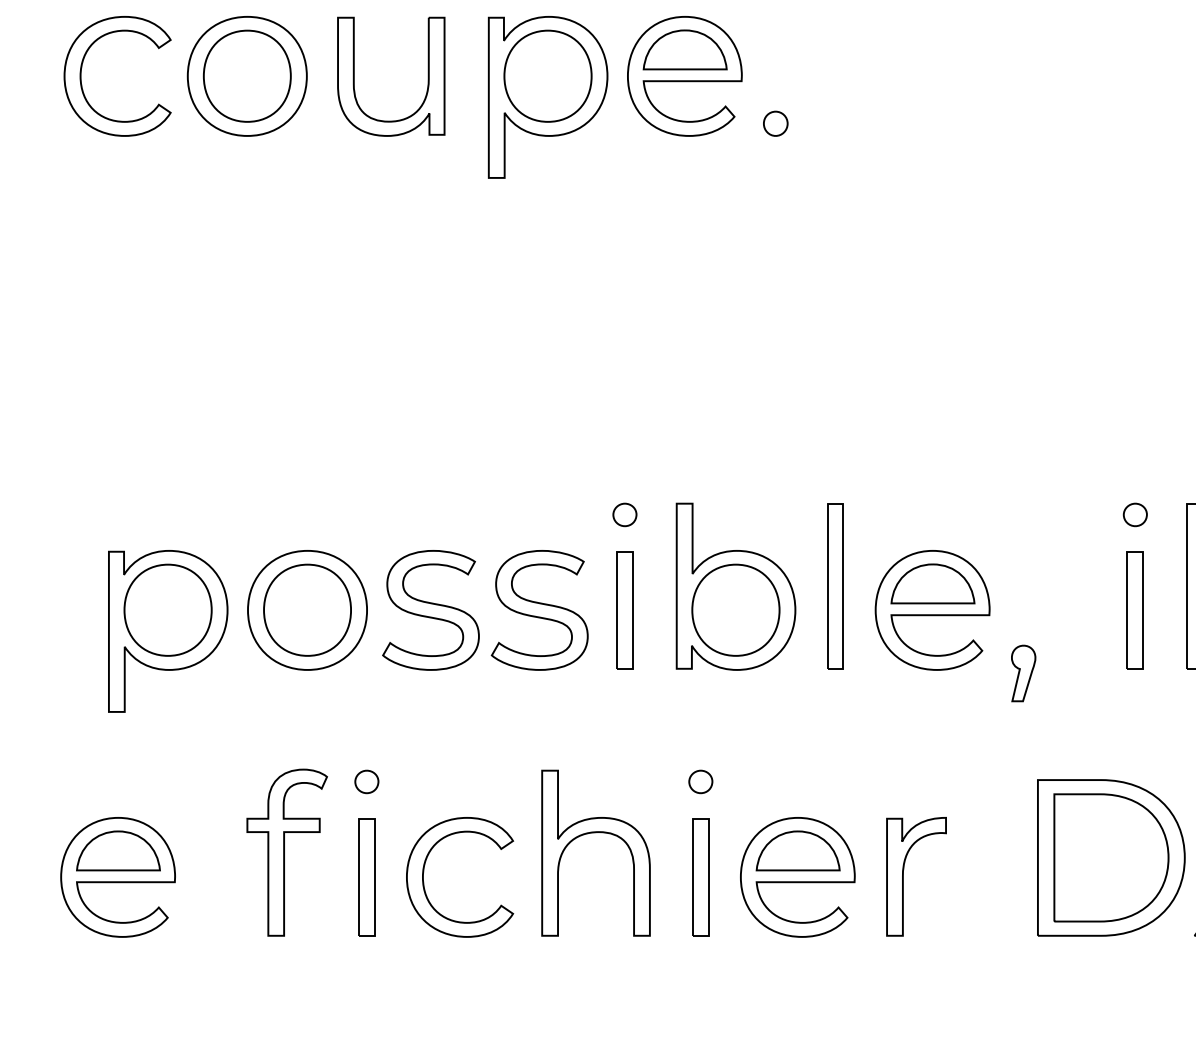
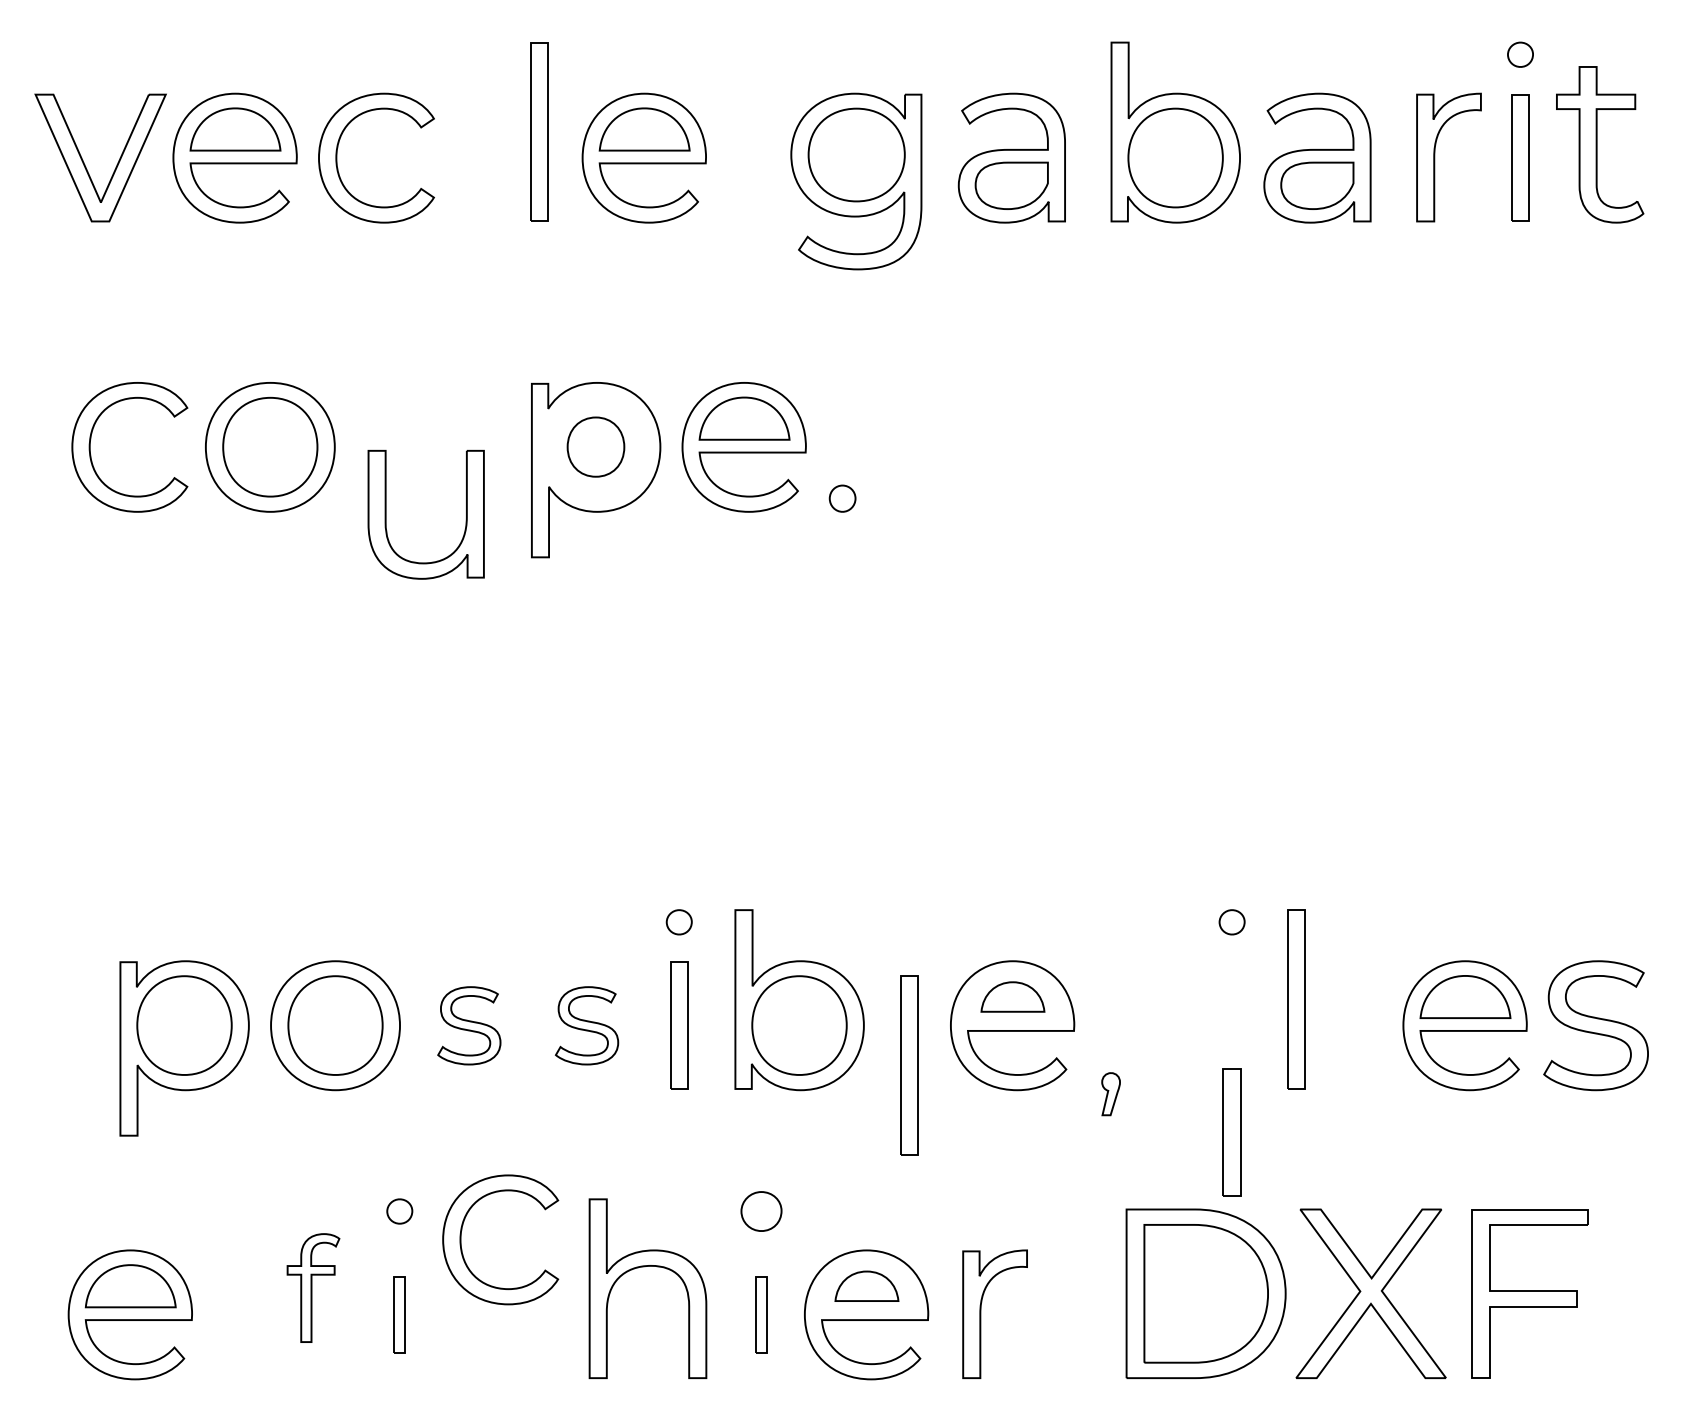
part: (547, 75) -> (595, 446), size x0.6
part: (354, 76) -> (386, 514), moved
part: (932, 583) -> (1012, 996), size x0.7
part: (835, 586) -> (909, 1065), moved
part: (431, 610) -> (469, 1025), size x0.6
part: (539, 610) -> (586, 1025), size x0.6
part: (1134, 610) -> (1231, 1132), moved
part: (1023, 673) -> (1110, 1094), size x0.7
part: (700, 781) -> (761, 1211), size x1.6
part: (797, 851) -> (866, 1286), size x0.7
part: (287, 852) -> (313, 1287), size x0.6
part: (366, 877) -> (399, 1314), size x0.6
part: (423, 877) -> (461, 1239), moved
part: (700, 877) -> (761, 1314), size x0.6

